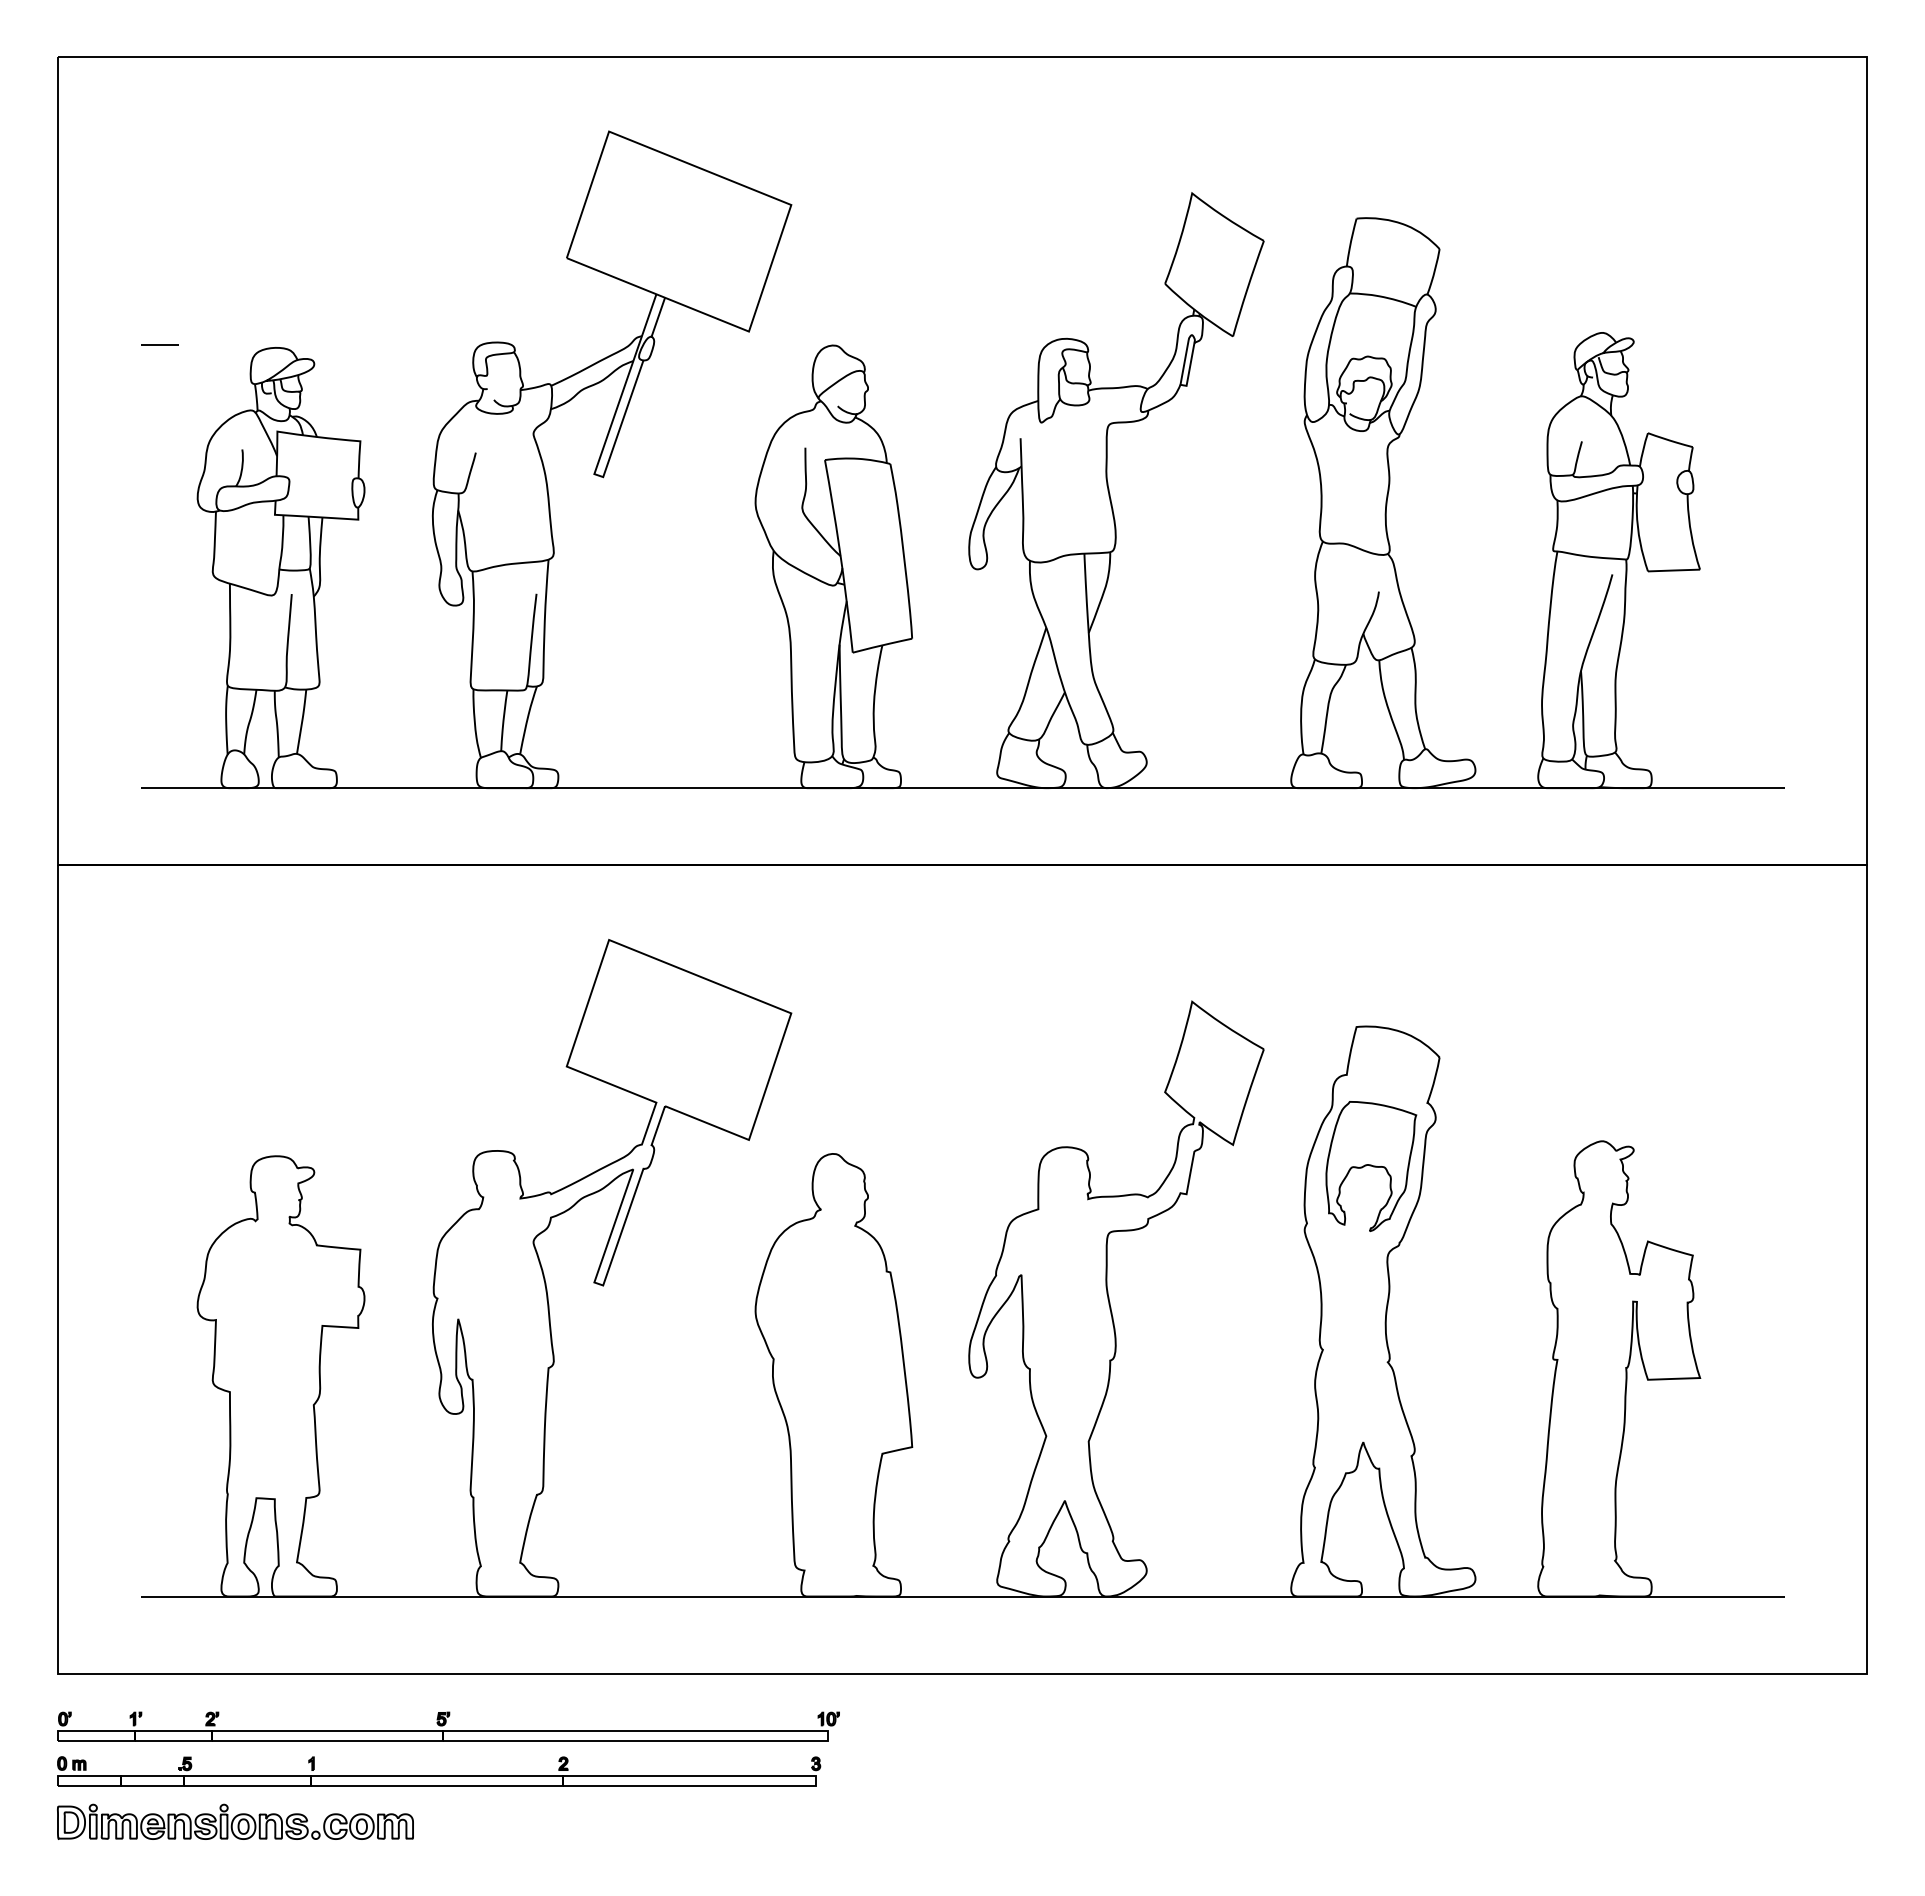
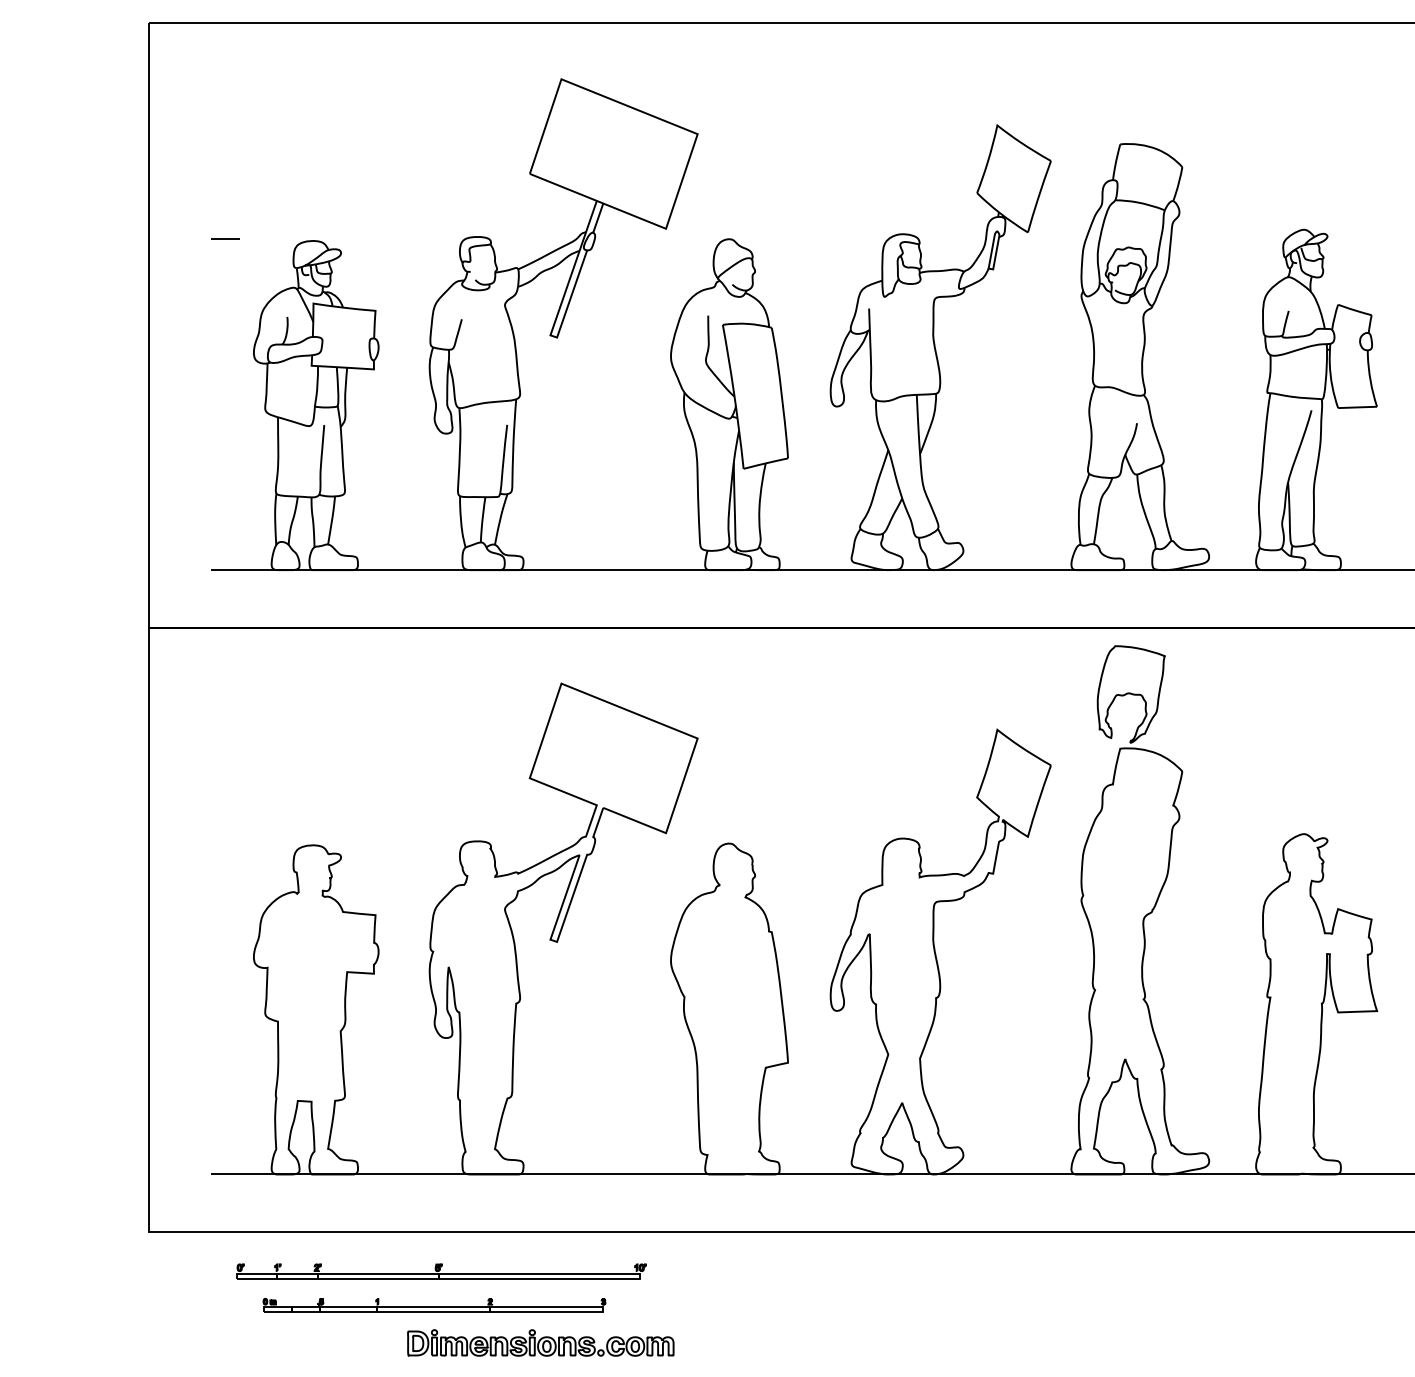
part: (1371, 1166) -> (1131, 694), moved
part: (448, 1726) -> (441, 1271), size x0.7
part: (439, 1771) -> (434, 1305), size x0.6
part: (235, 1821) -> (540, 1342), moved

